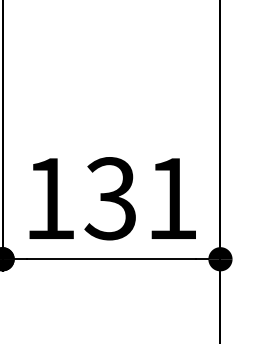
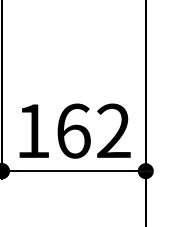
text: (141, 197) -> (93, 130), 131 -> 162

